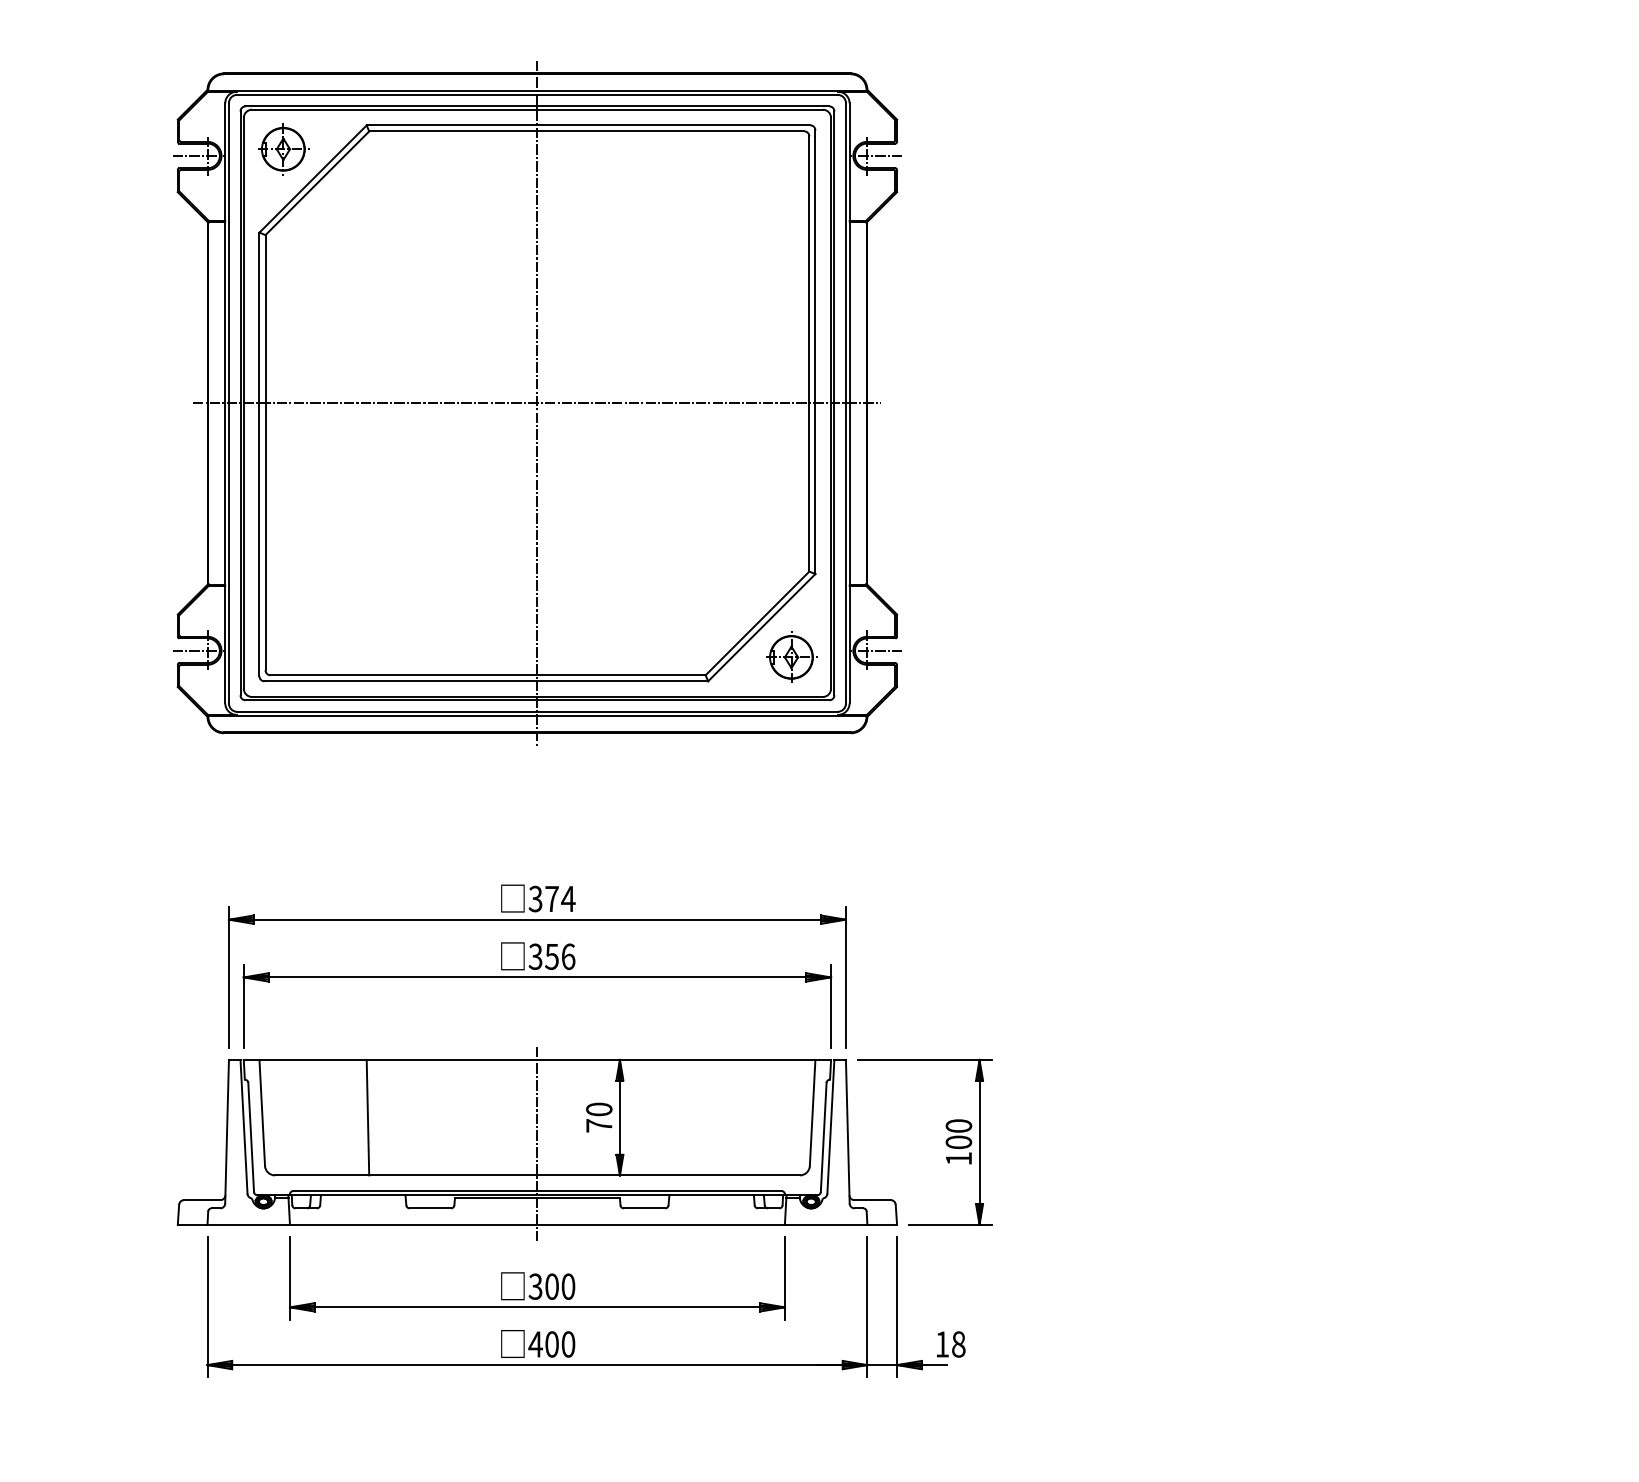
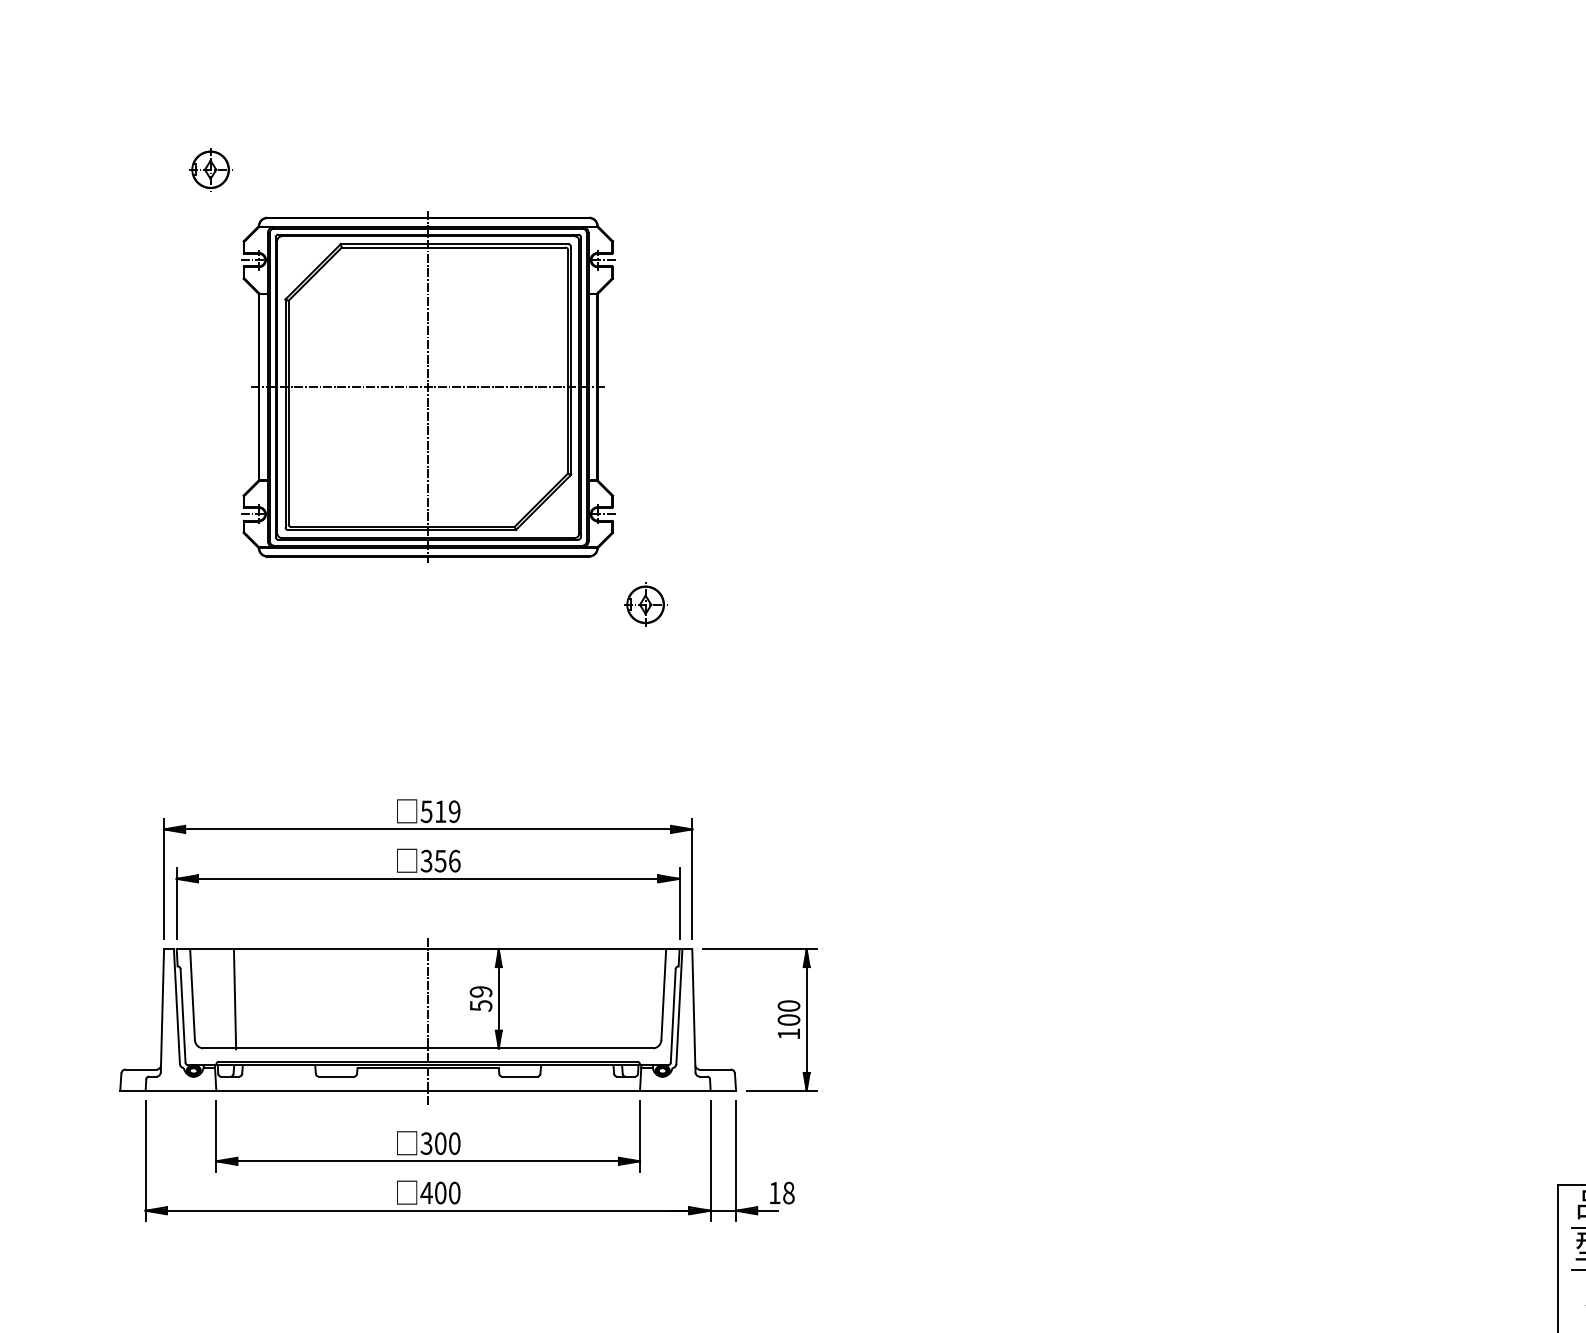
part: (537, 402) -> (428, 386), size x0.6
text: (551, 898) -> (440, 811), 374 -> 519
line: (367, 1117) -> (234, 999), moved
text: (598, 1117) -> (480, 998), 70 -> 59

